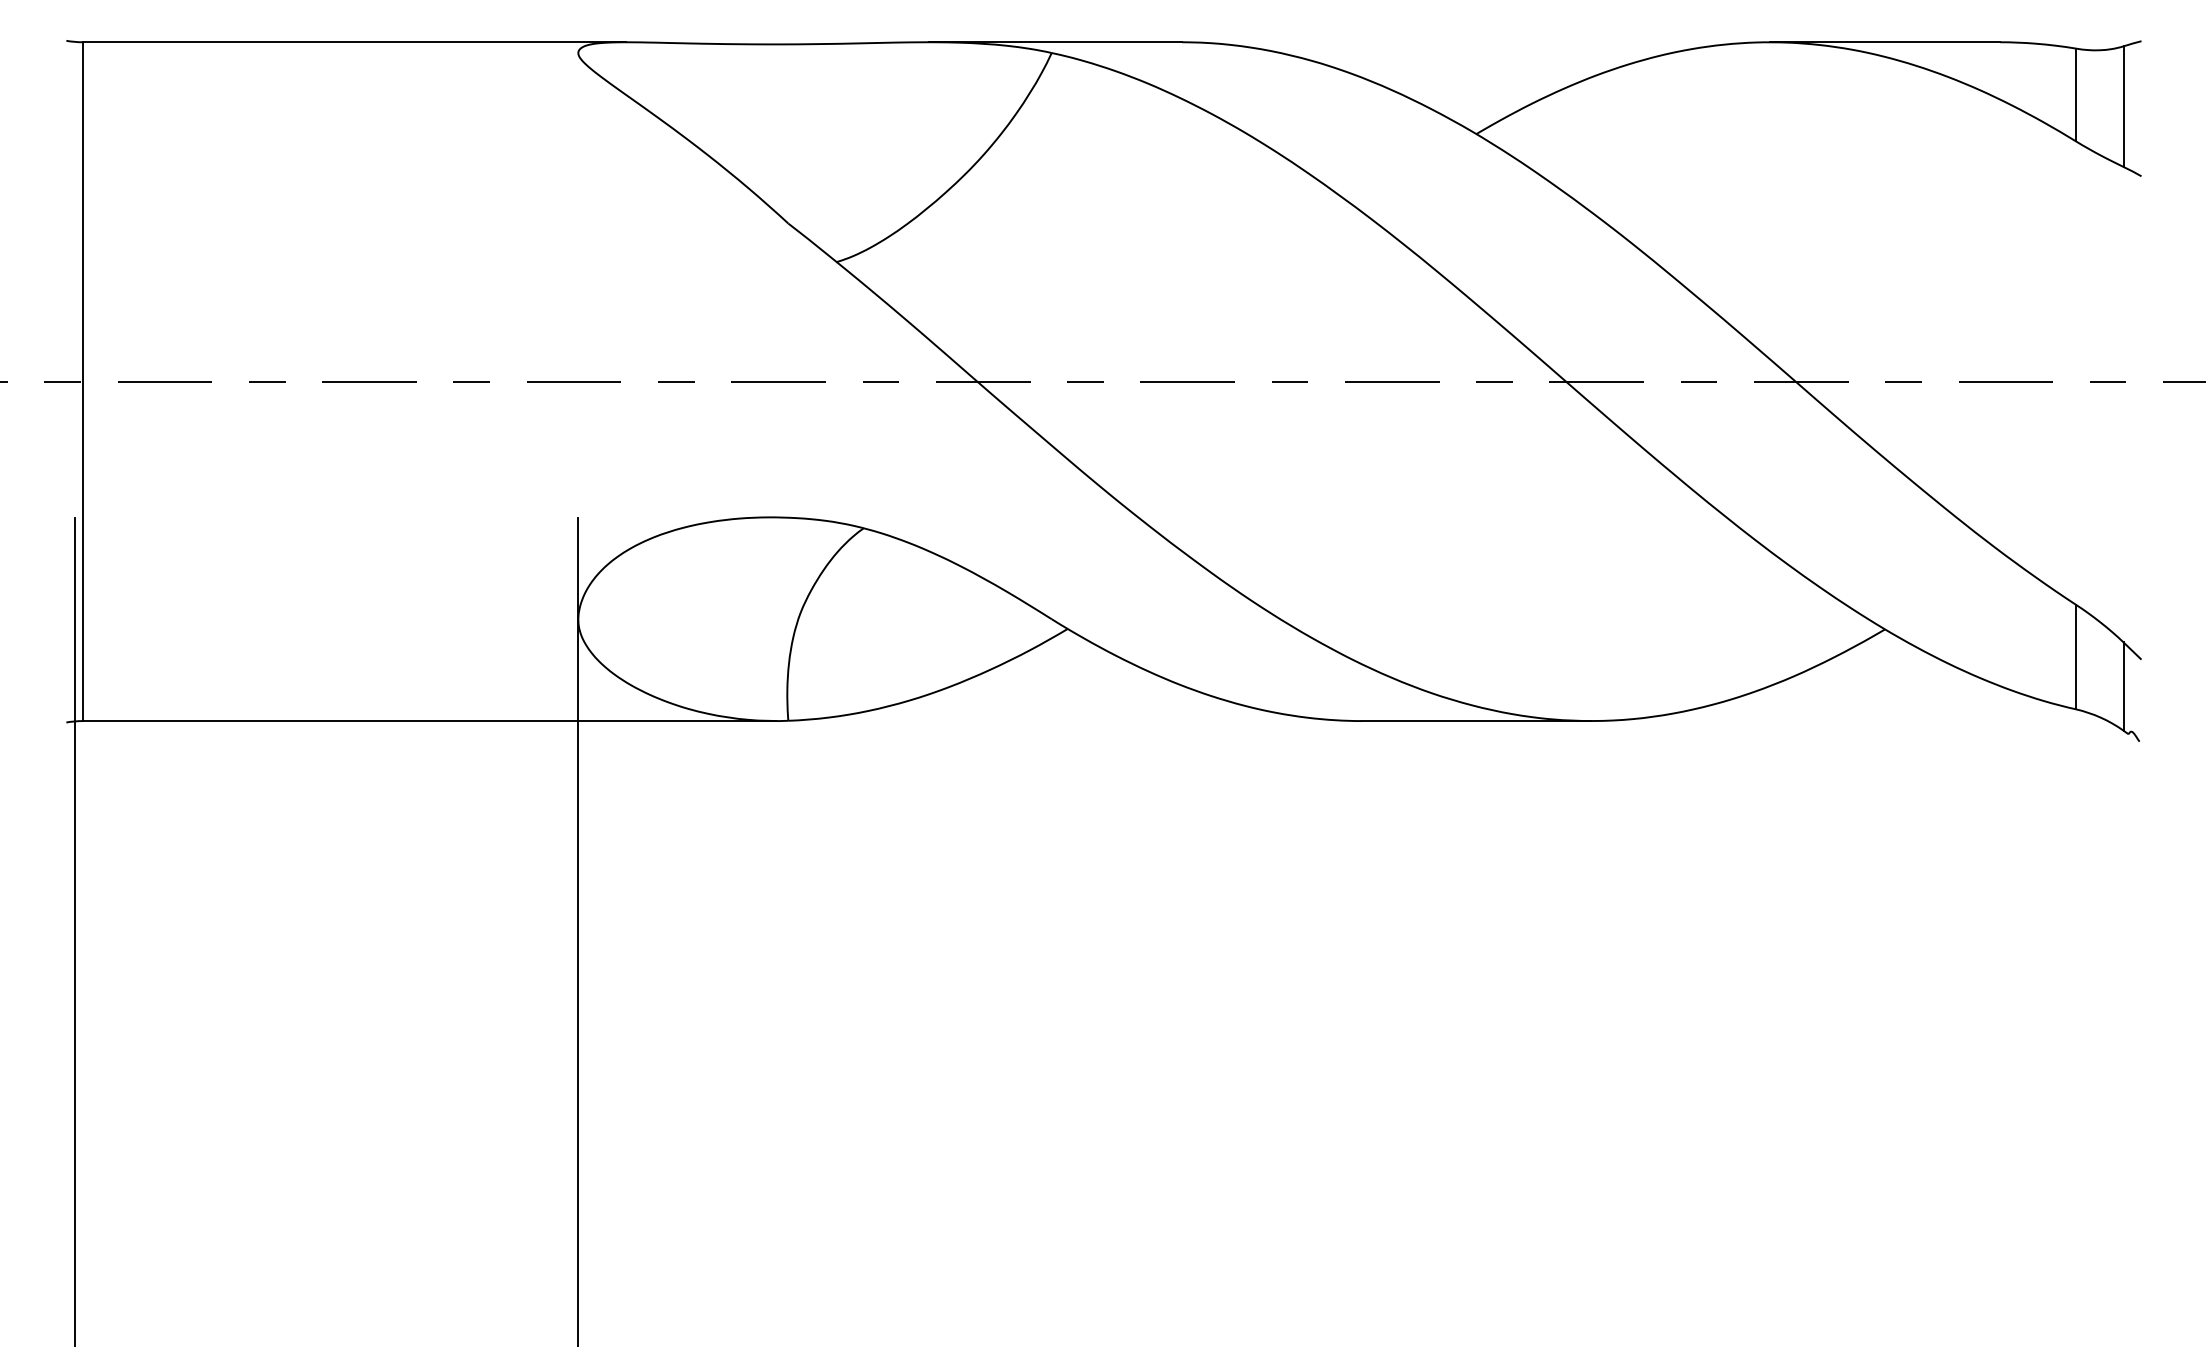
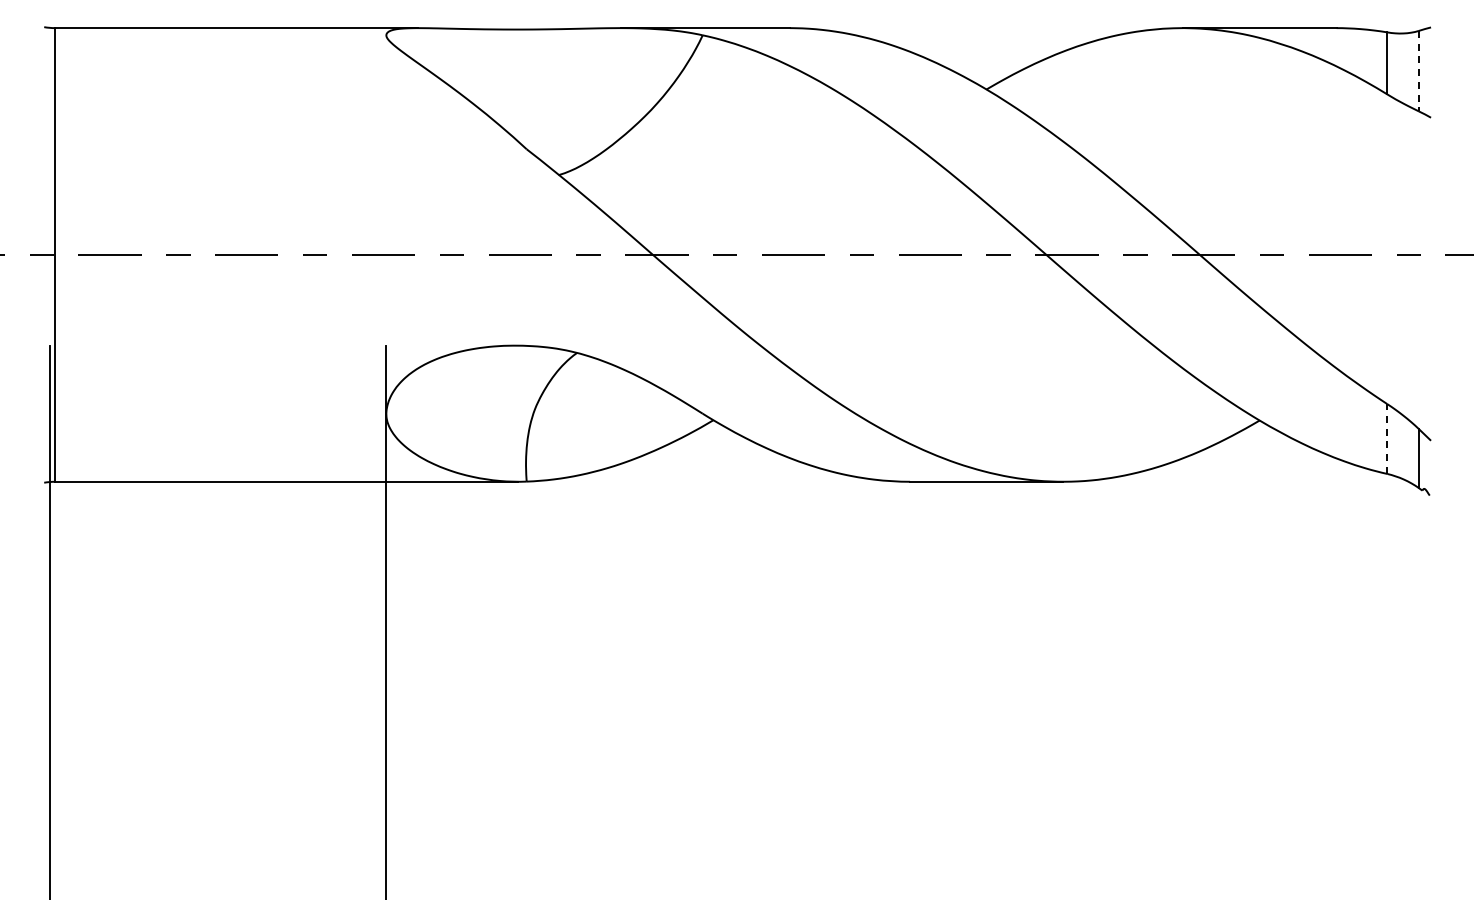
line: (2124, 107) -> (1419, 71), solid -> dashed
line: (2076, 657) -> (1387, 439), solid -> dashed

